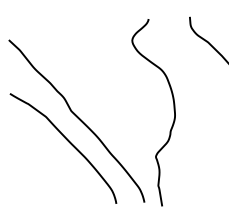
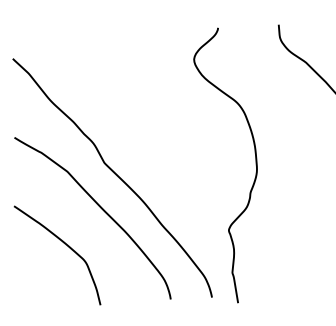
curve: (43, 166) -> (63, 244), added

